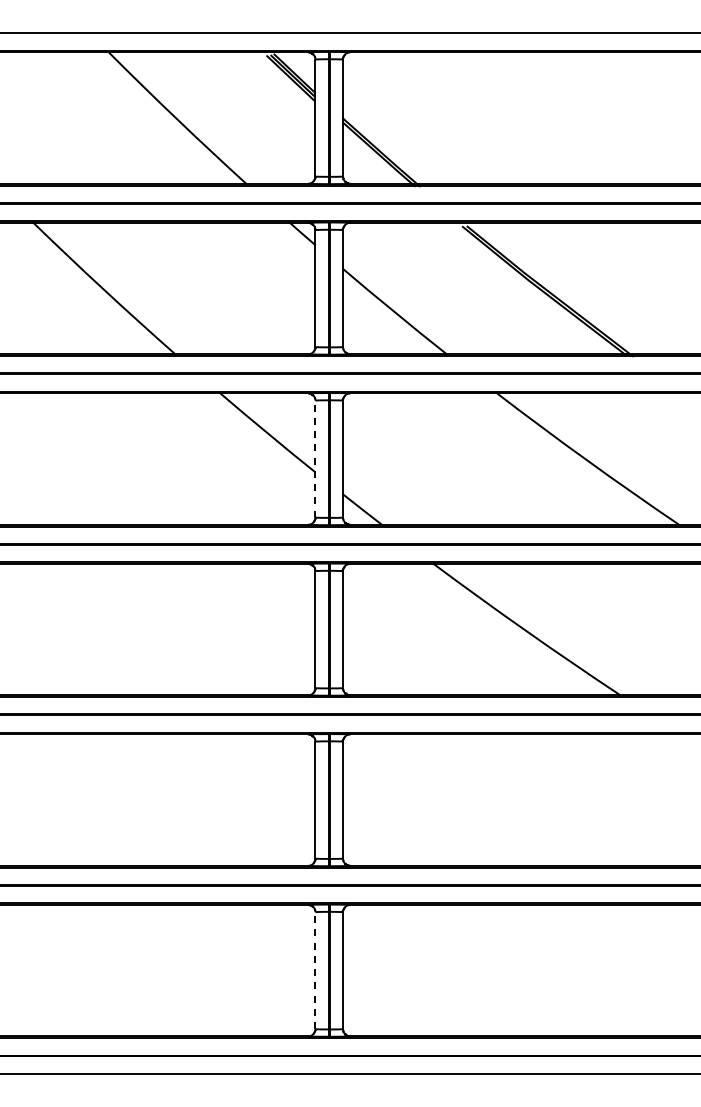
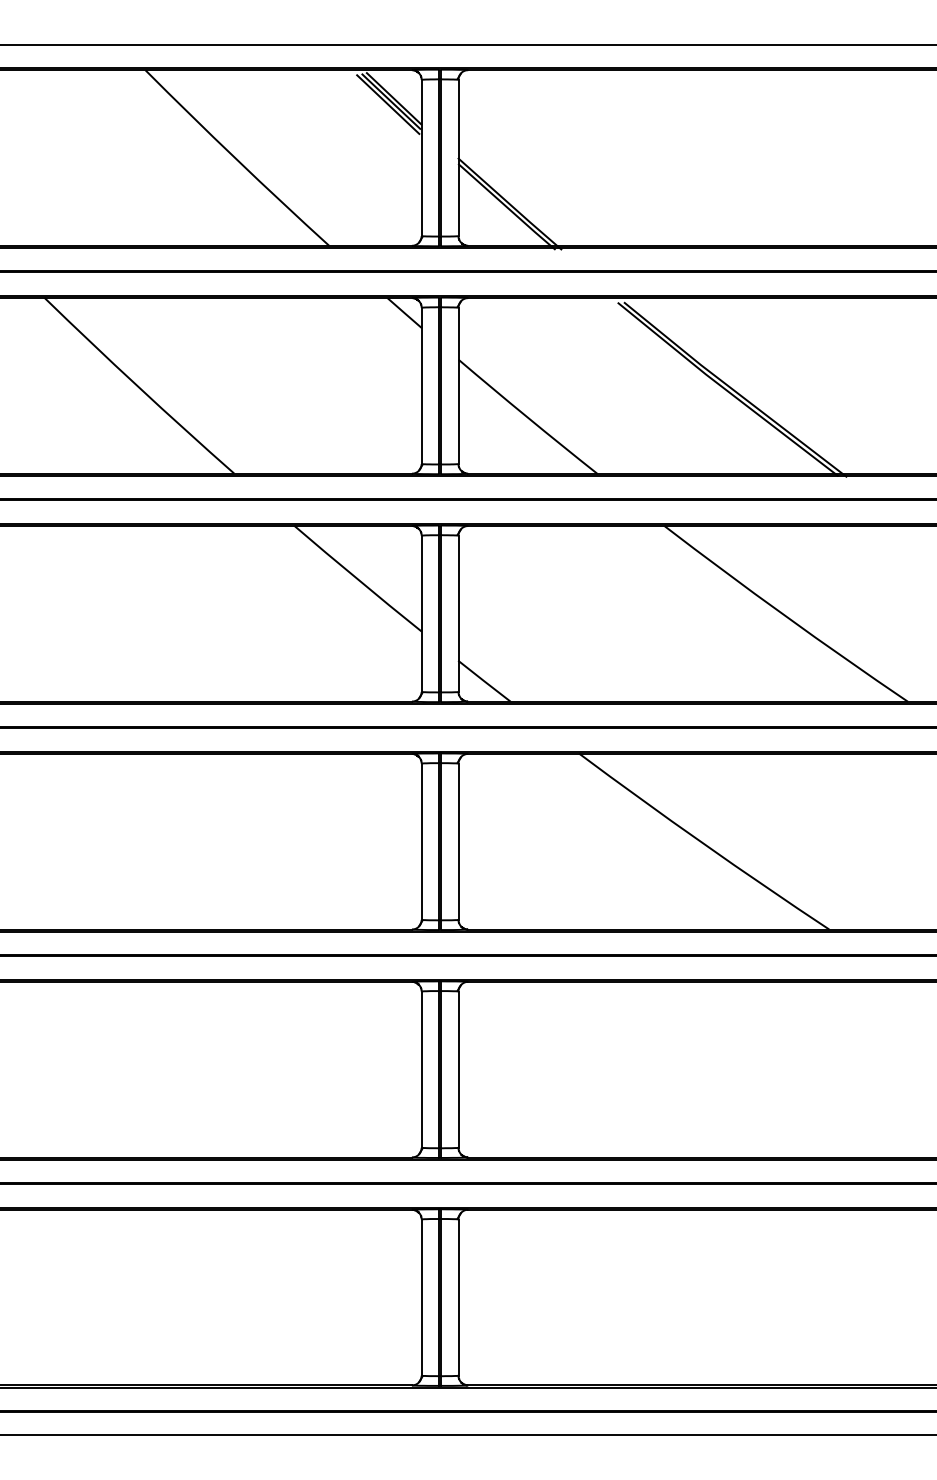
line: (315, 458) -> (421, 613), dashed -> solid
line: (315, 970) -> (421, 1297), dashed -> solid

